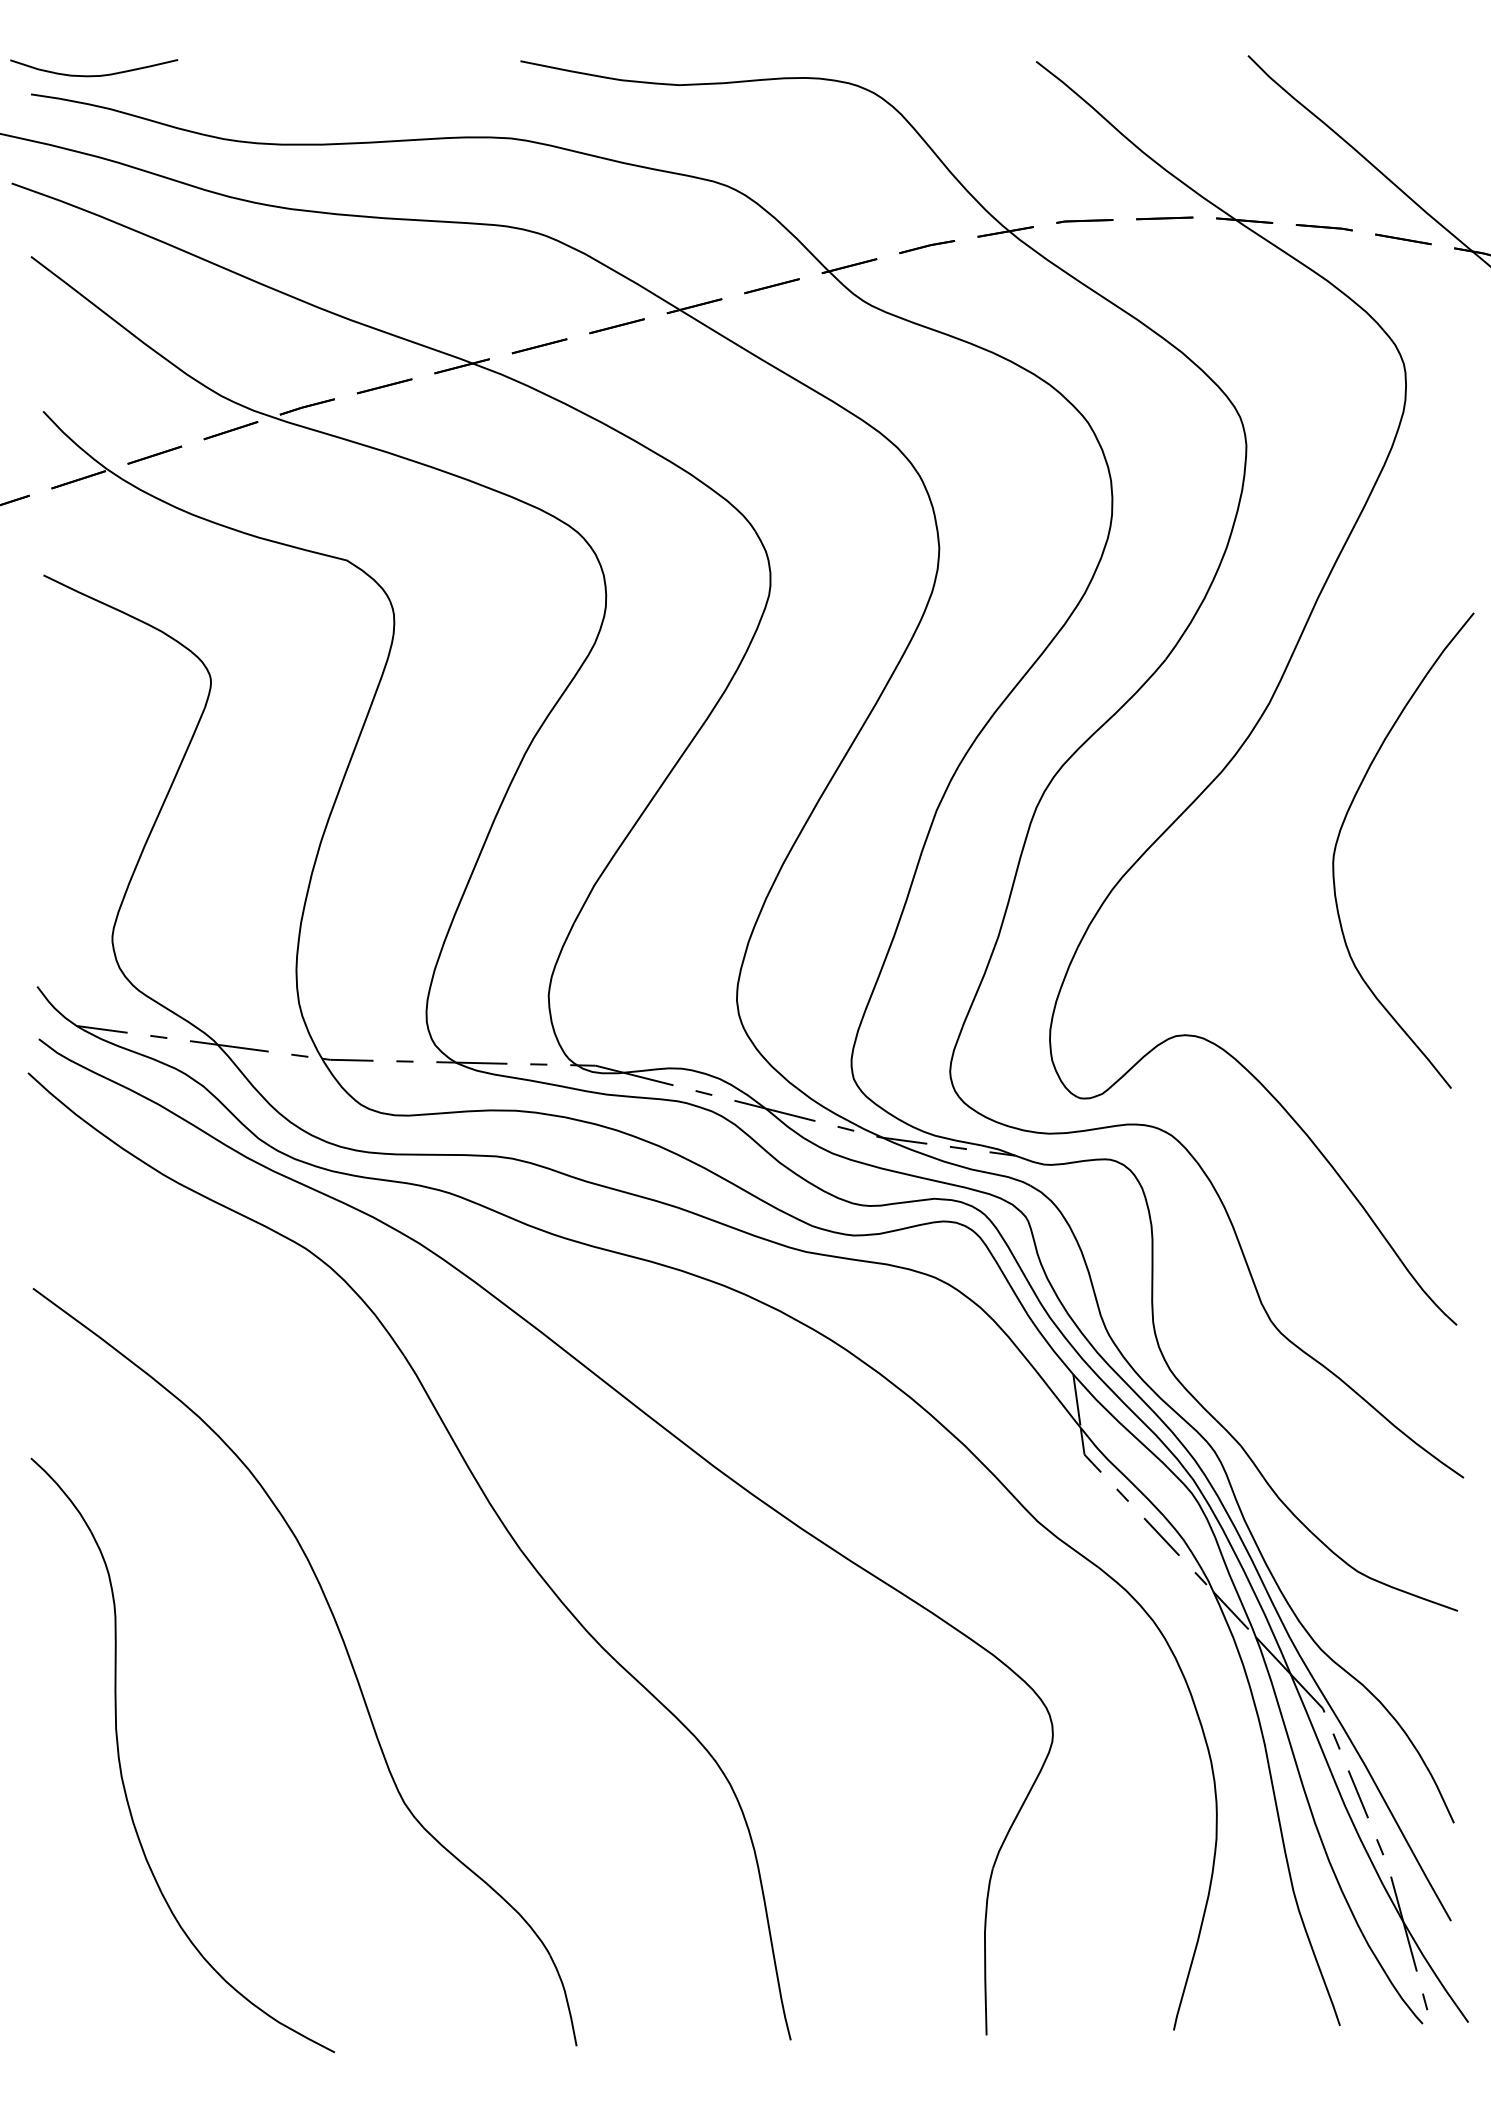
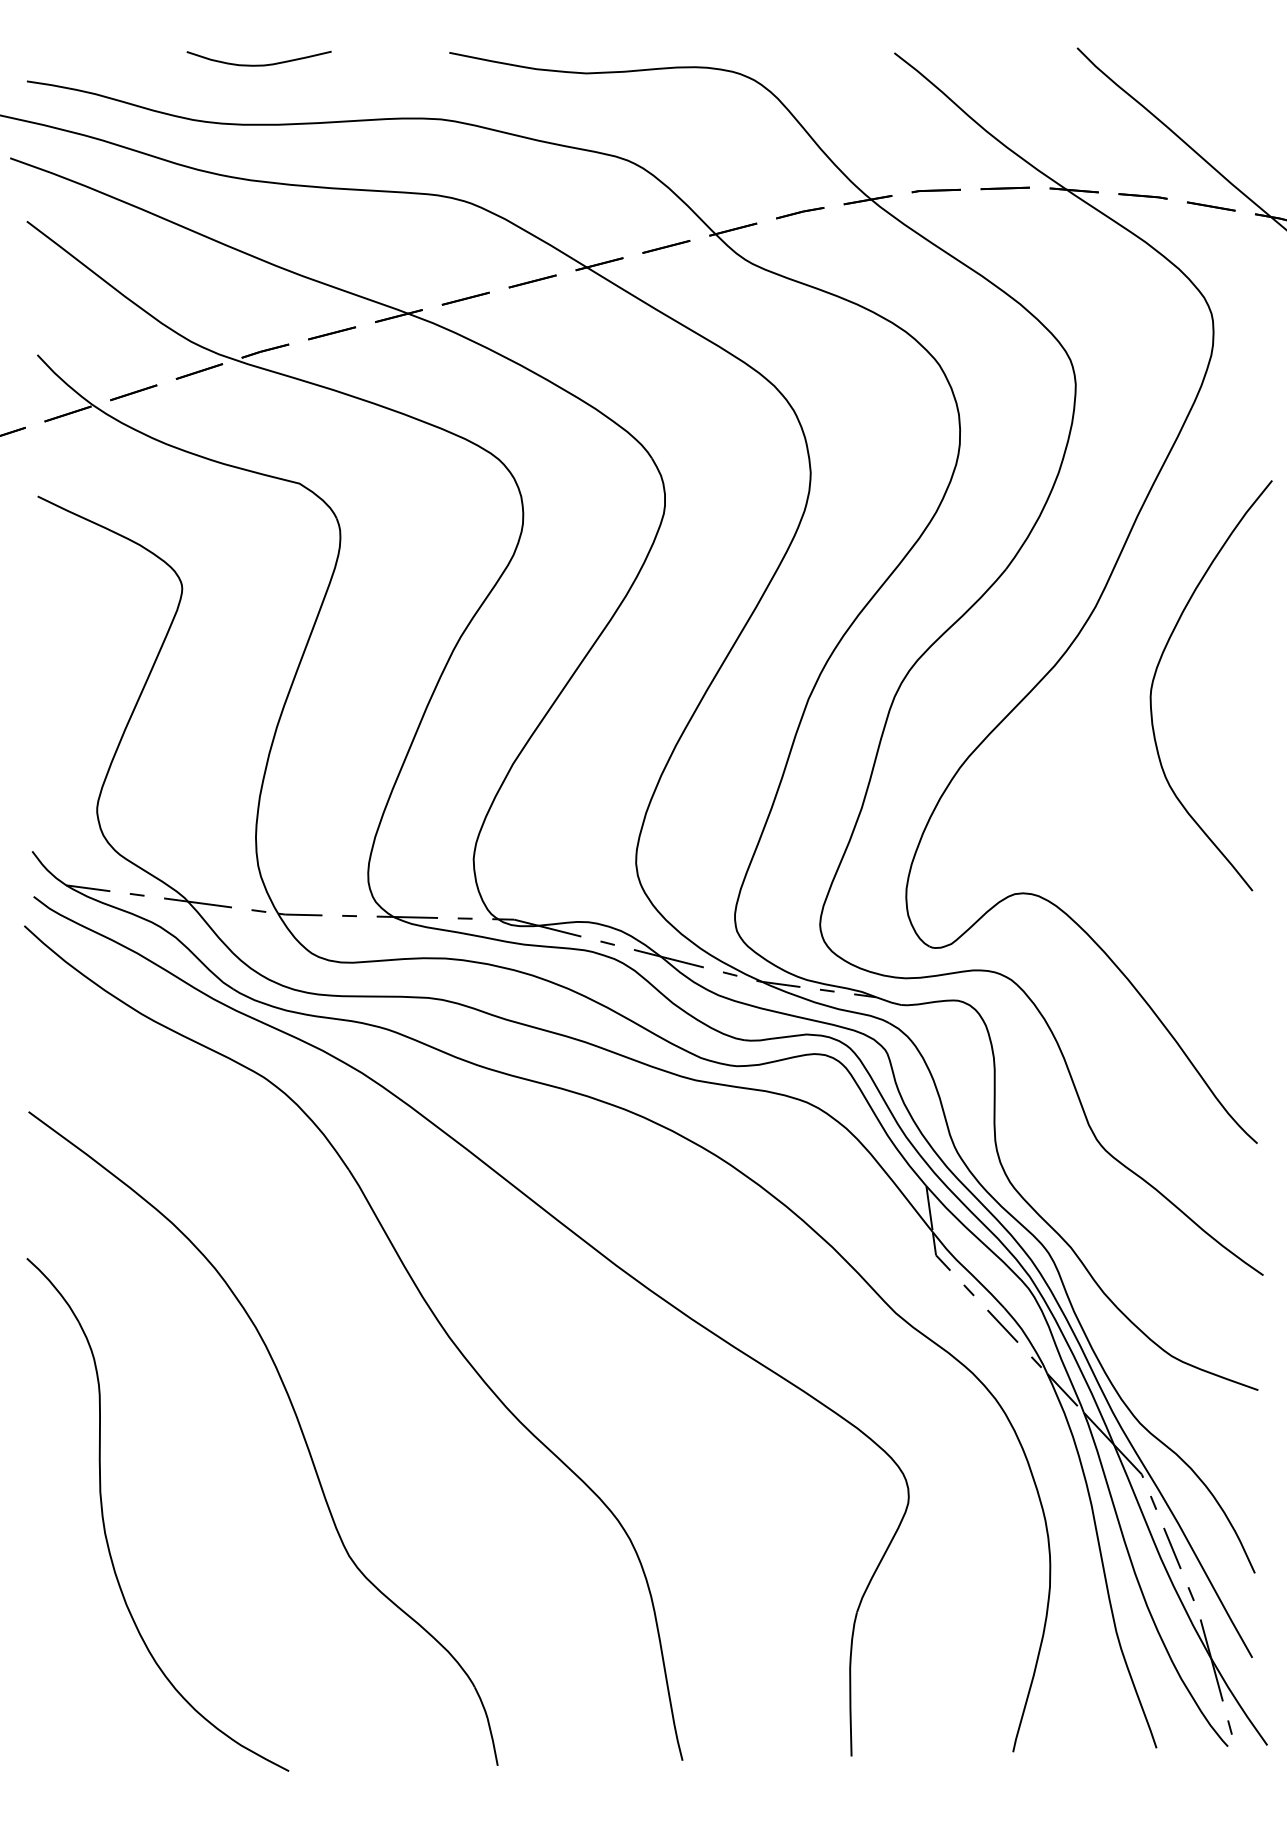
curve: (94, 75) -> (259, 65), moved
curve: (1343, 825) -> (1159, 664), moved

